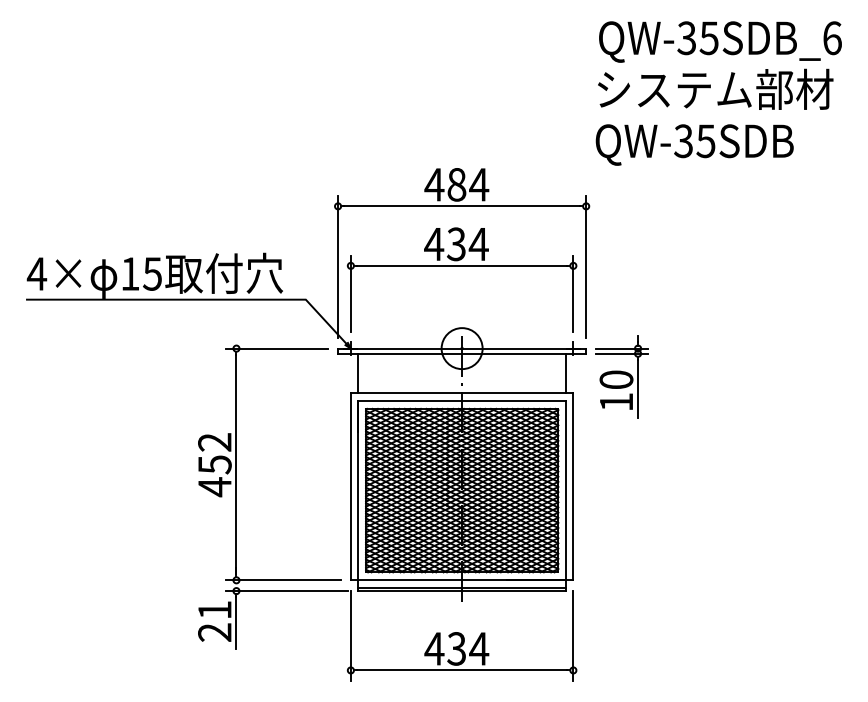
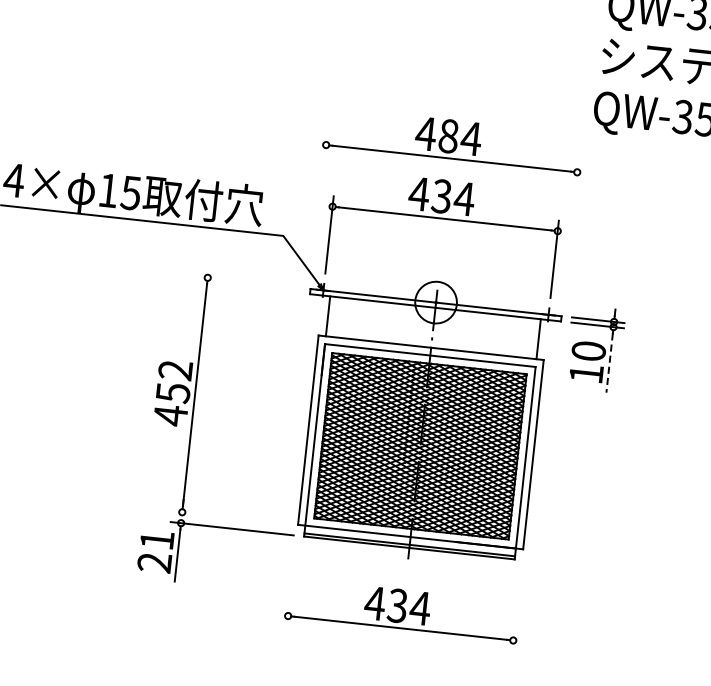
line: (338, 267) -> (319, 206), removed
line: (586, 267) -> (570, 234), removed
line: (276, 348) -> (248, 282), removed
line: (638, 389) -> (610, 363), solid -> dashed
line: (283, 580) -> (229, 517), removed
line: (350, 635) -> (291, 580), removed
line: (573, 635) -> (517, 605), removed

